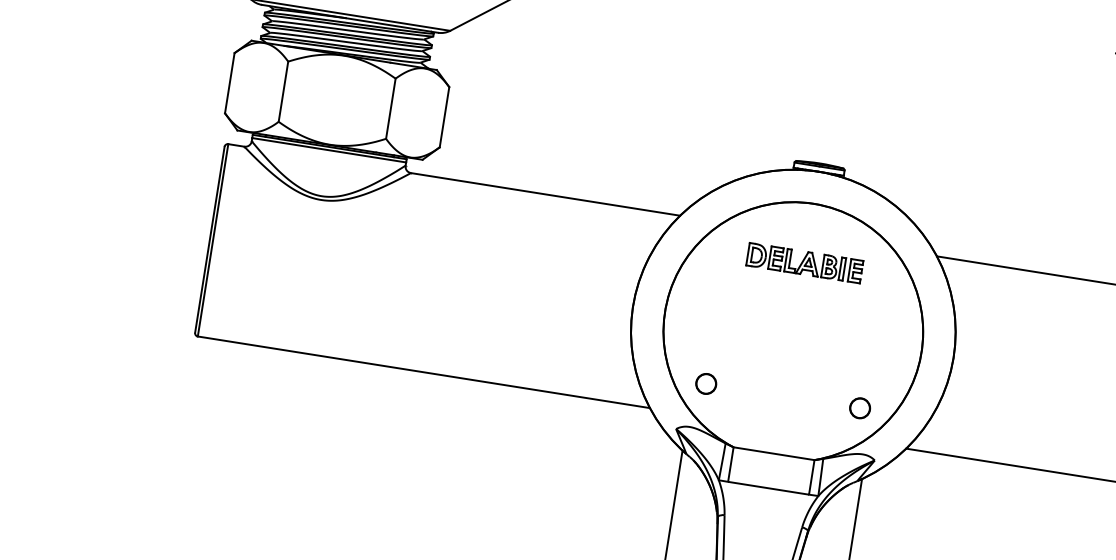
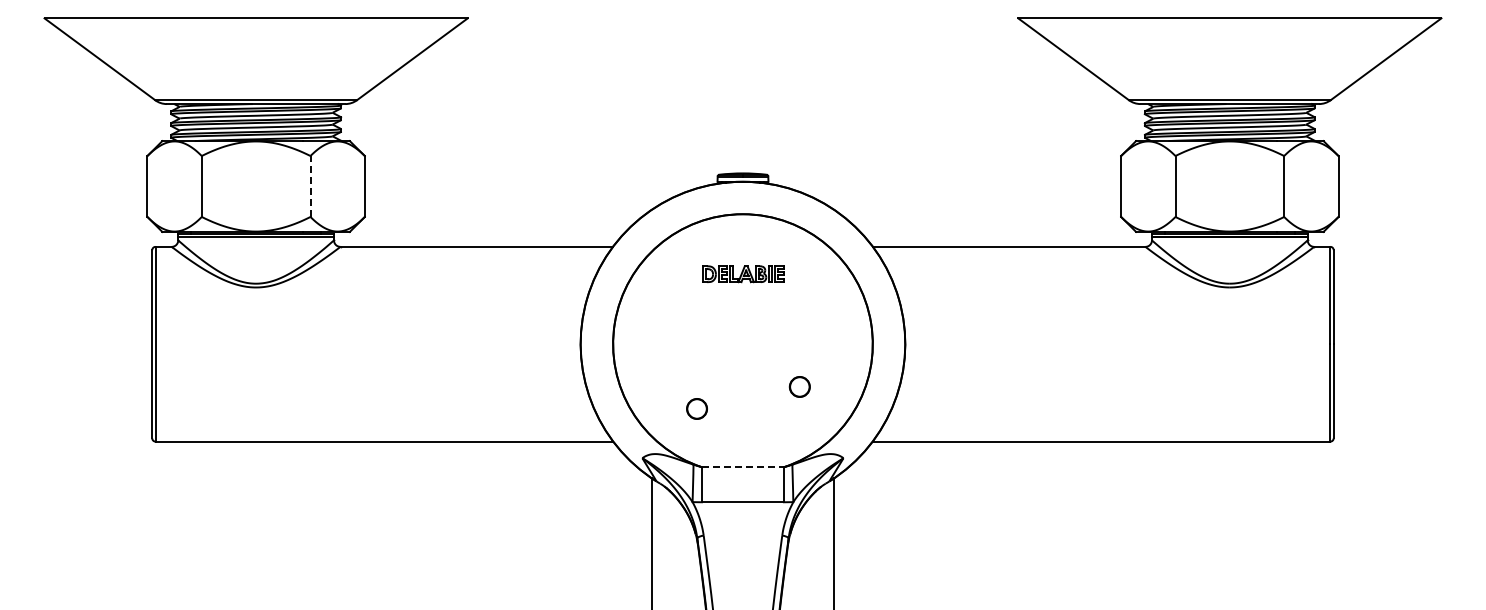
line: (390, 107) -> (310, 185), solid -> dashed
part: (804, 262) -> (743, 273), size x0.7
circle: (705, 383) -> (696, 408), moved
circle: (859, 407) -> (799, 386), moved
line: (773, 453) -> (742, 467), solid -> dashed

